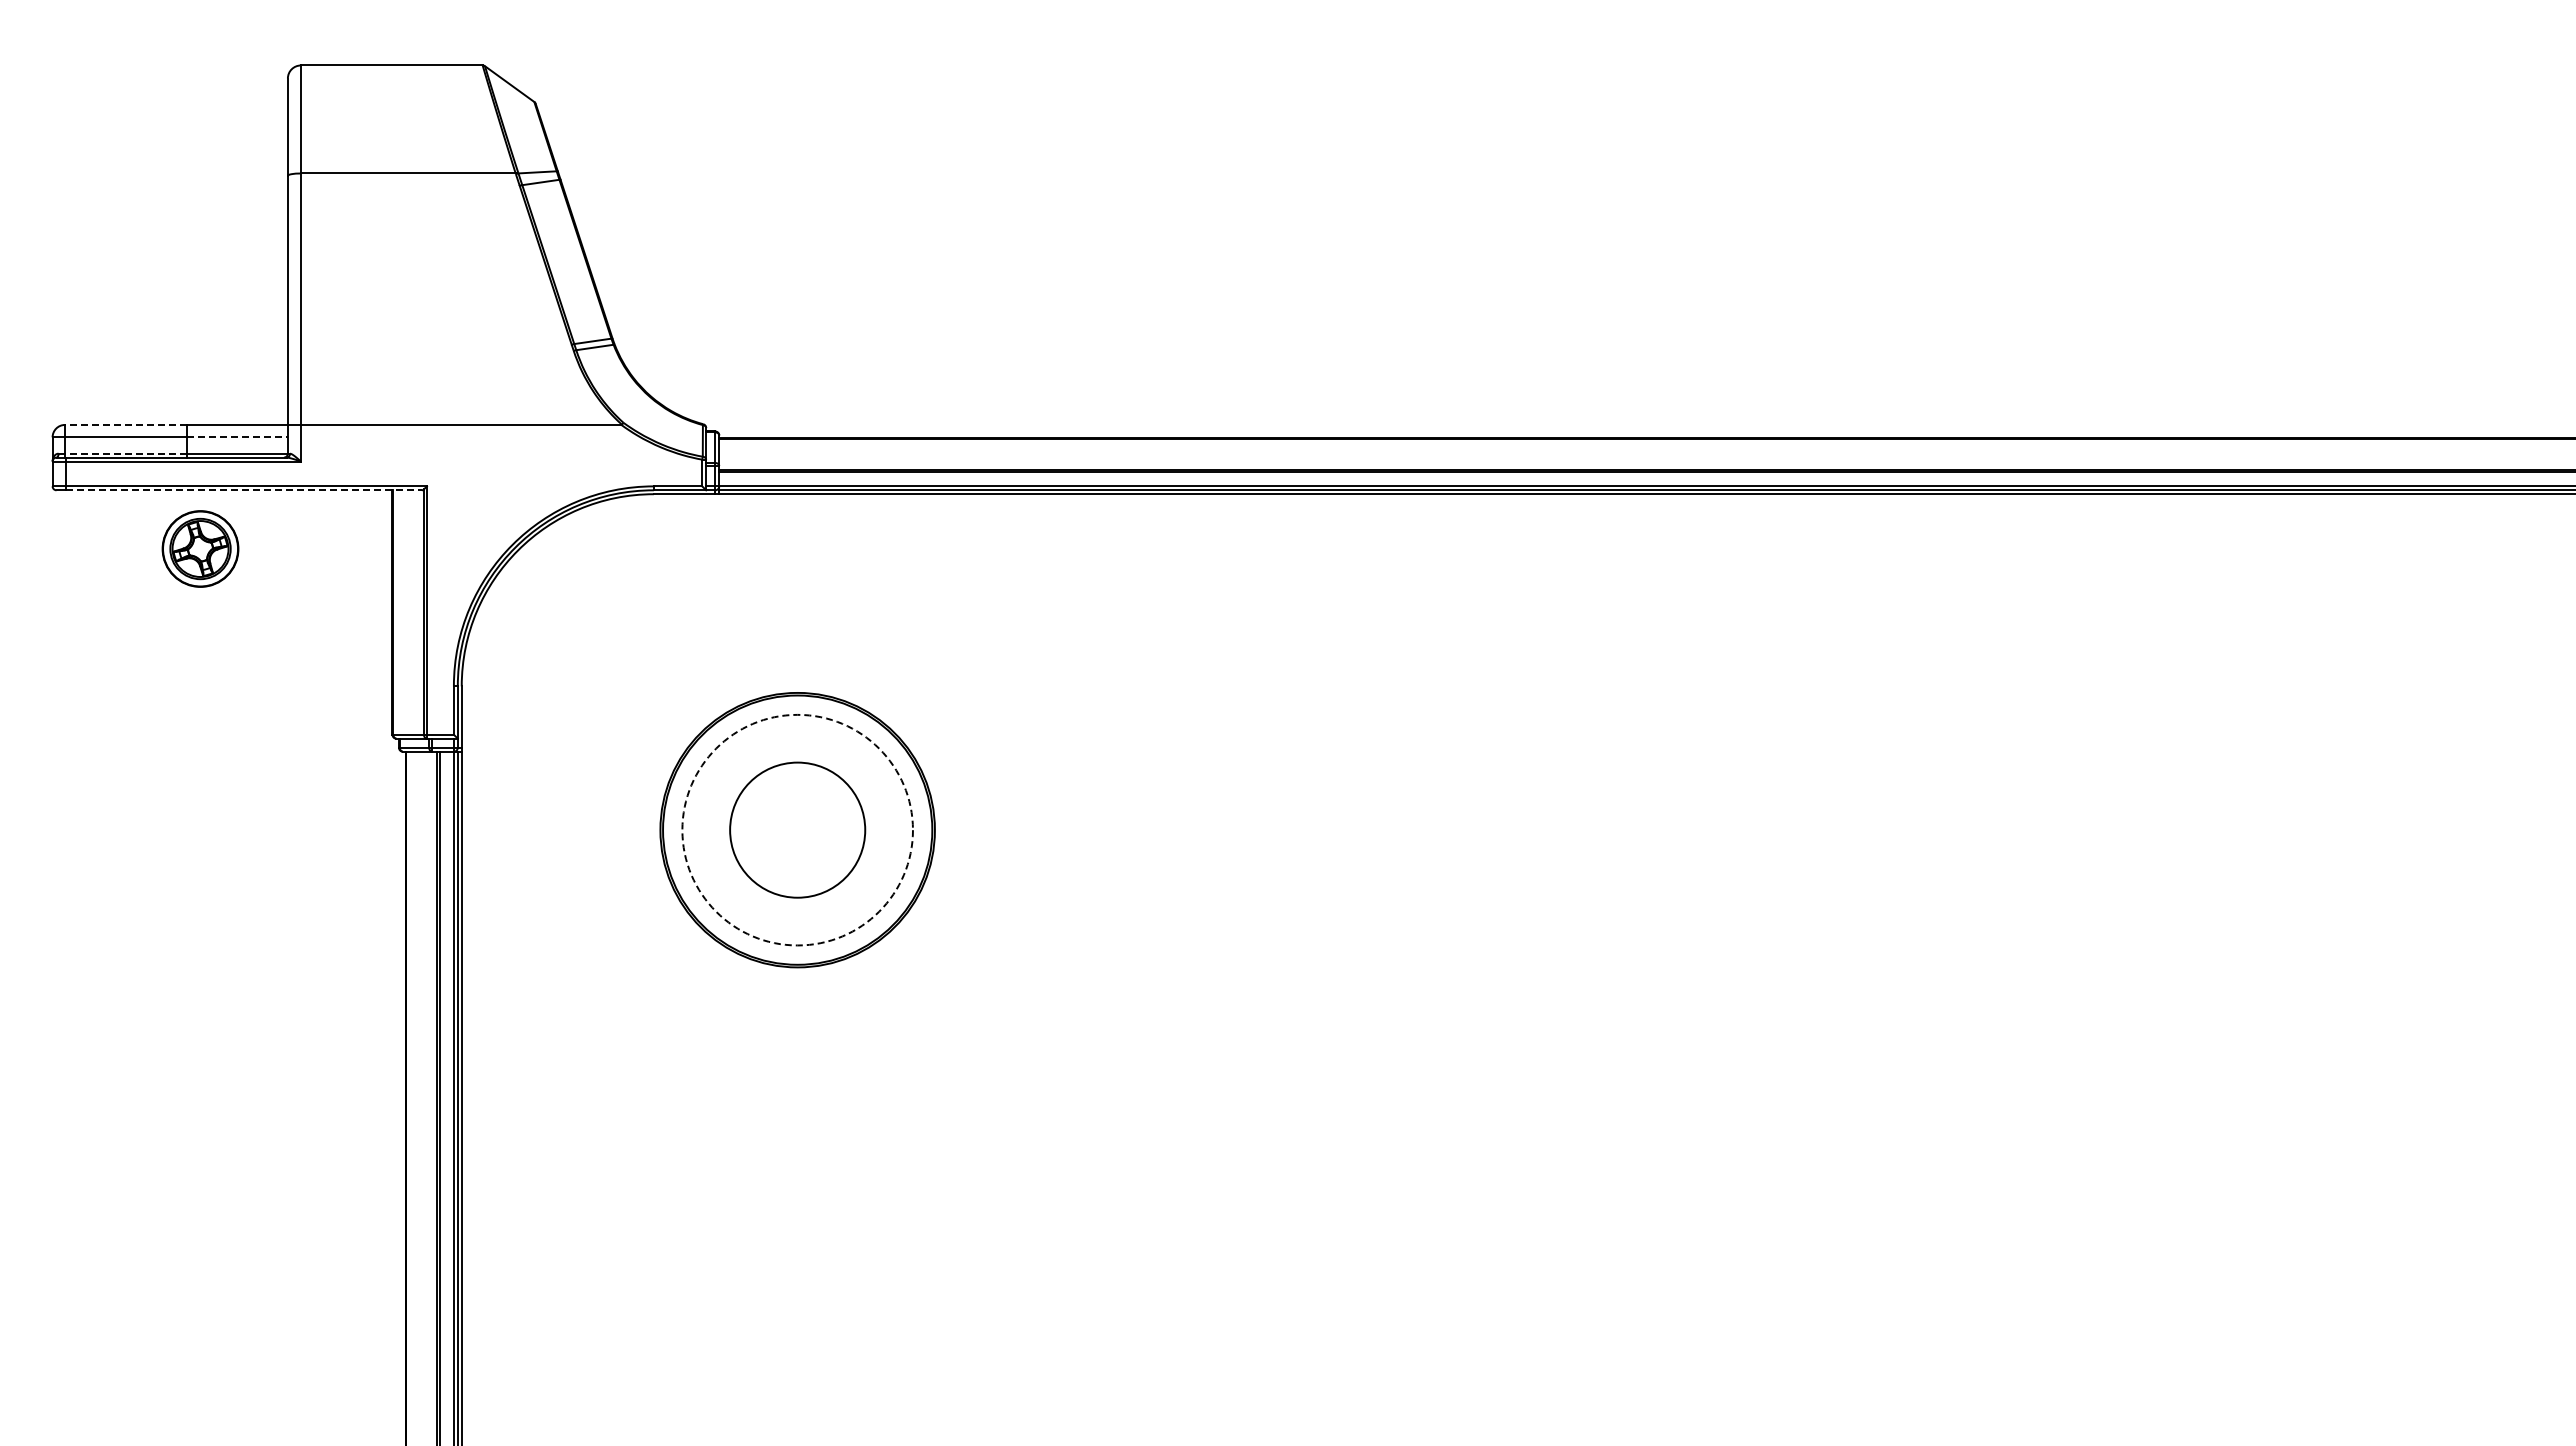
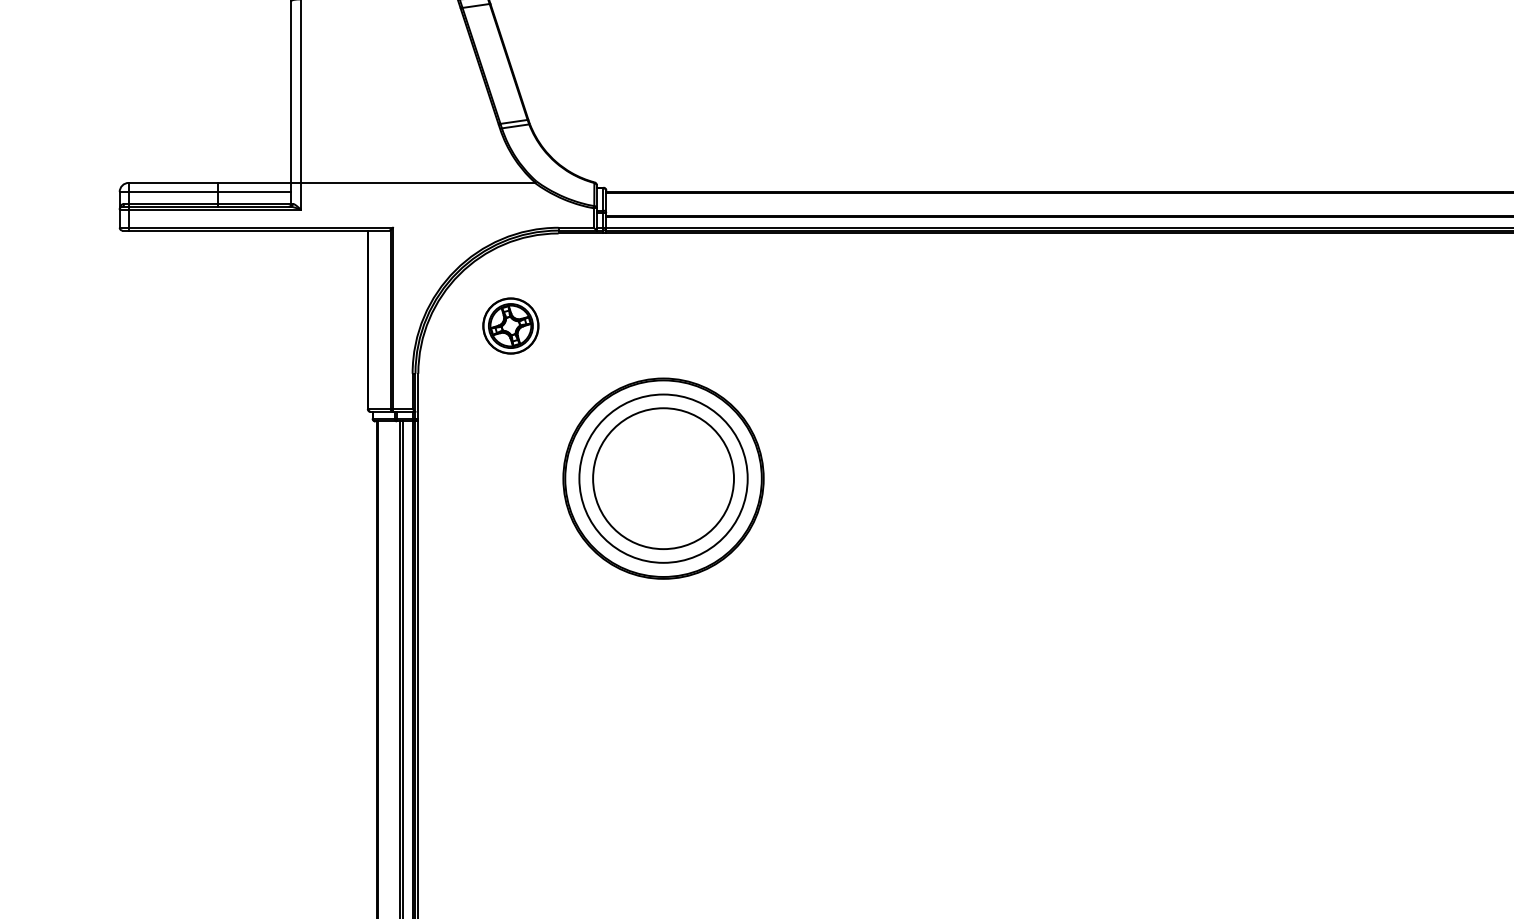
line: (125, 424) -> (172, 182), dashed -> solid
line: (237, 437) -> (254, 192), dashed -> solid
line: (125, 453) -> (172, 203), dashed -> solid
line: (244, 490) -> (259, 230), dashed -> solid
part: (200, 548) -> (510, 325), moved
circle: (797, 829) -> (663, 478), dashed -> solid
circle: (797, 829) -> (663, 478), size x1.43

